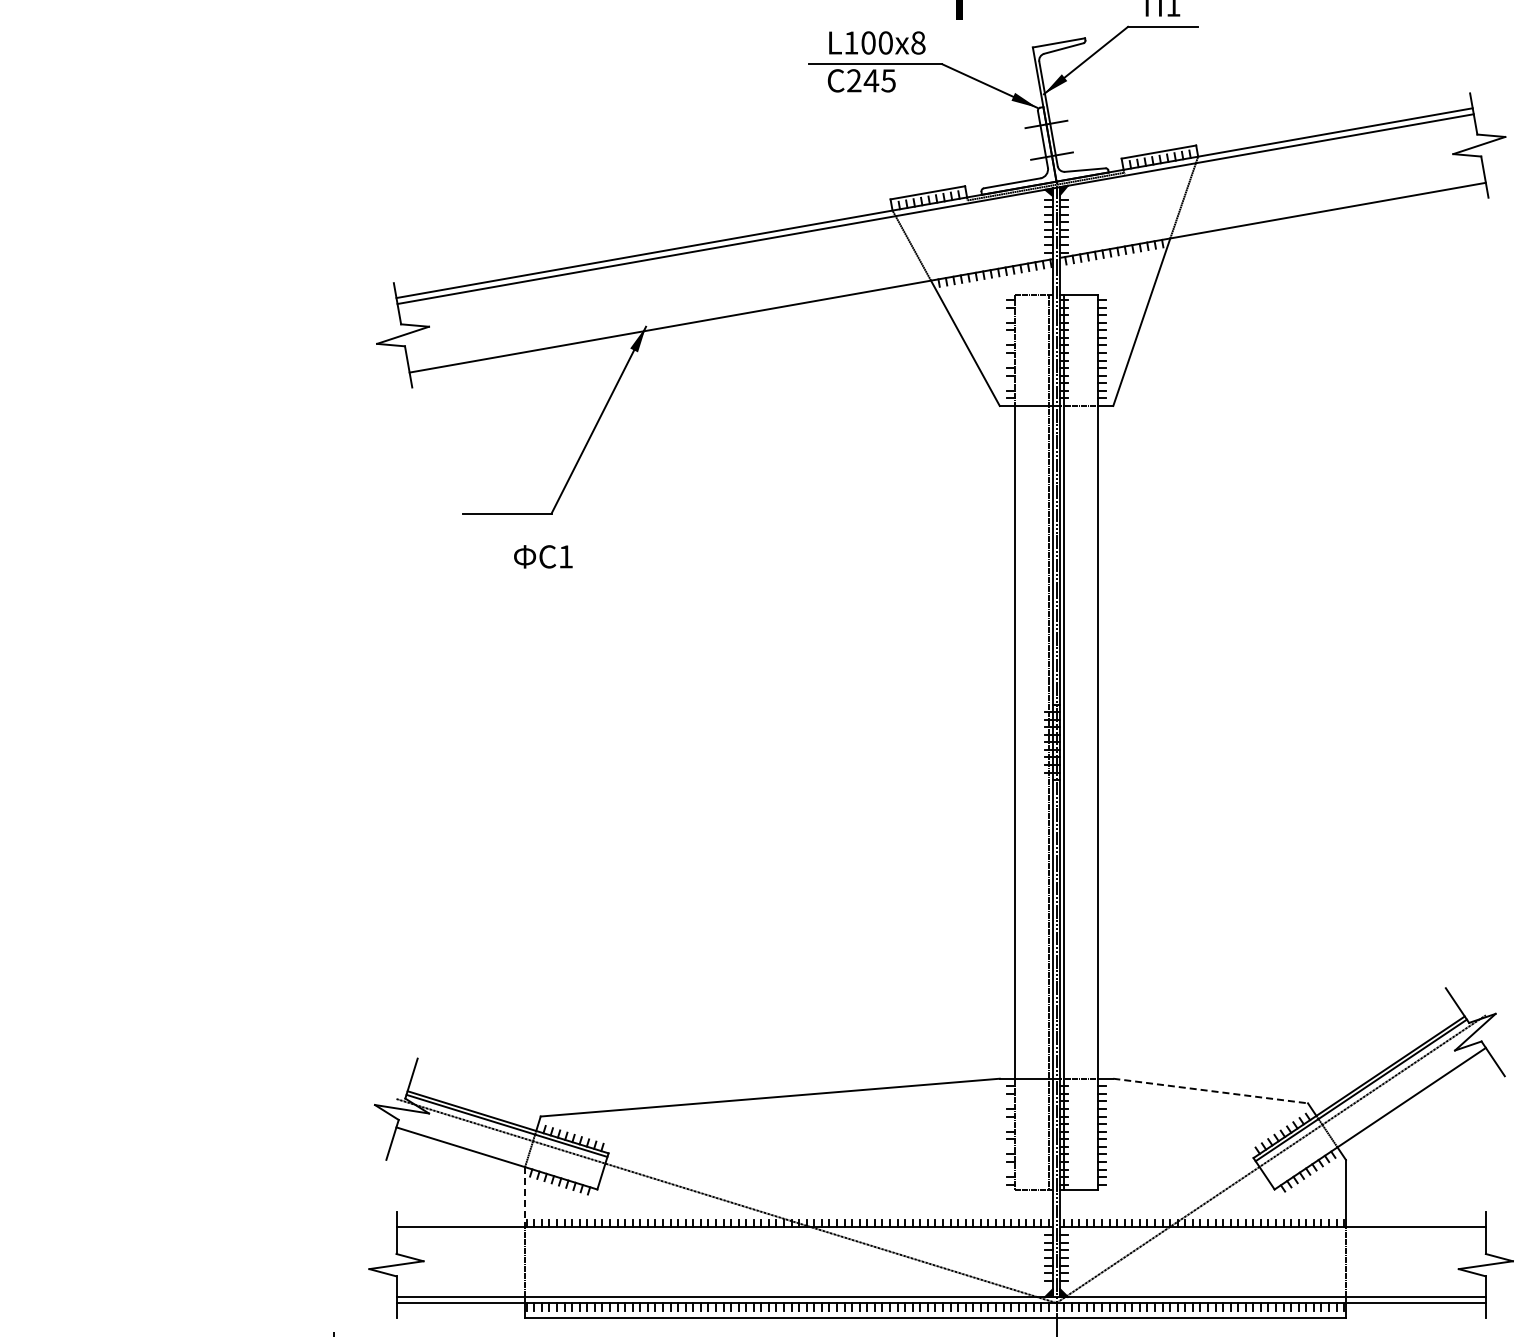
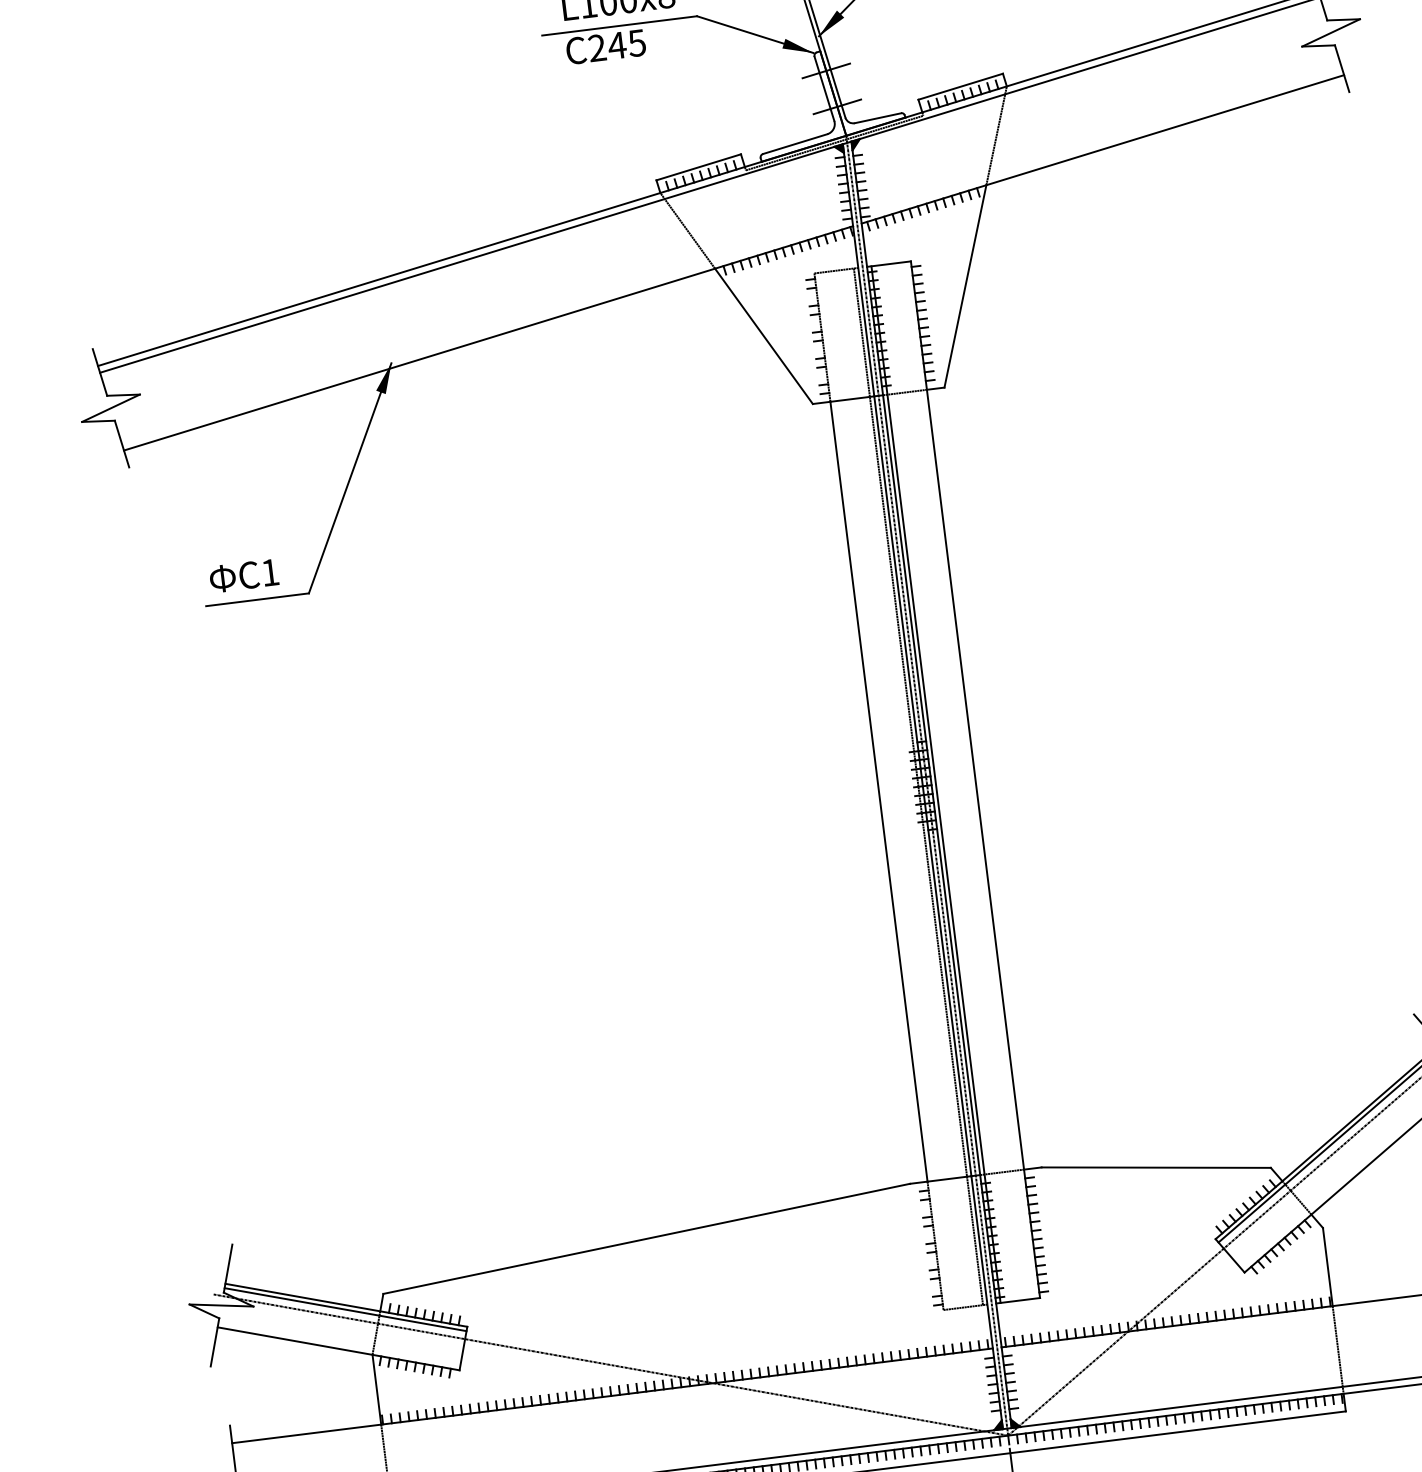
text: (543, 556) -> (244, 575), moved
line: (1211, 1091) -> (1157, 1168), dashed -> solid
line: (525, 1197) -> (377, 1389), dashed -> solid

